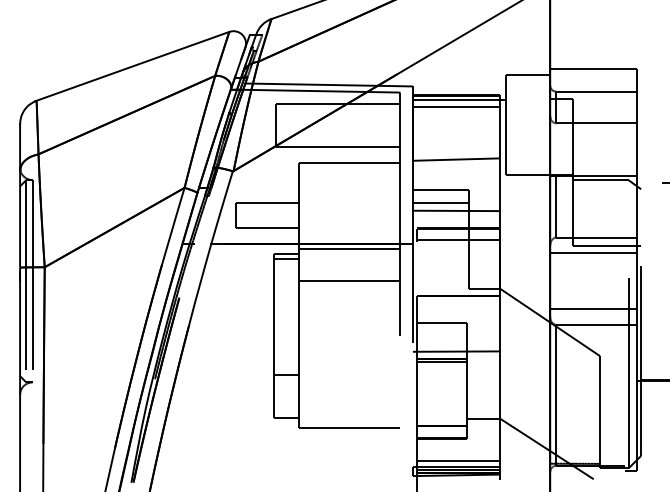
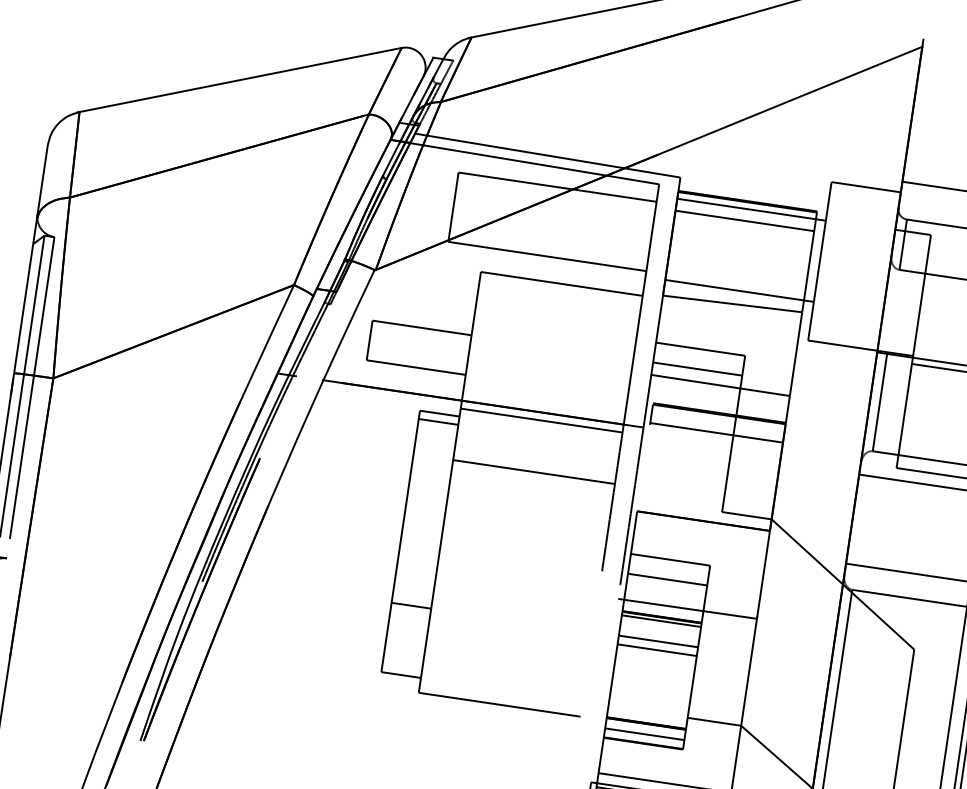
line: (459, 150) -> (739, 290), added
line: (441, 335) -> (667, 579), added
line: (441, 374) -> (658, 641), added
line: (441, 379) -> (657, 649), added
line: (441, 432) -> (644, 733), added

